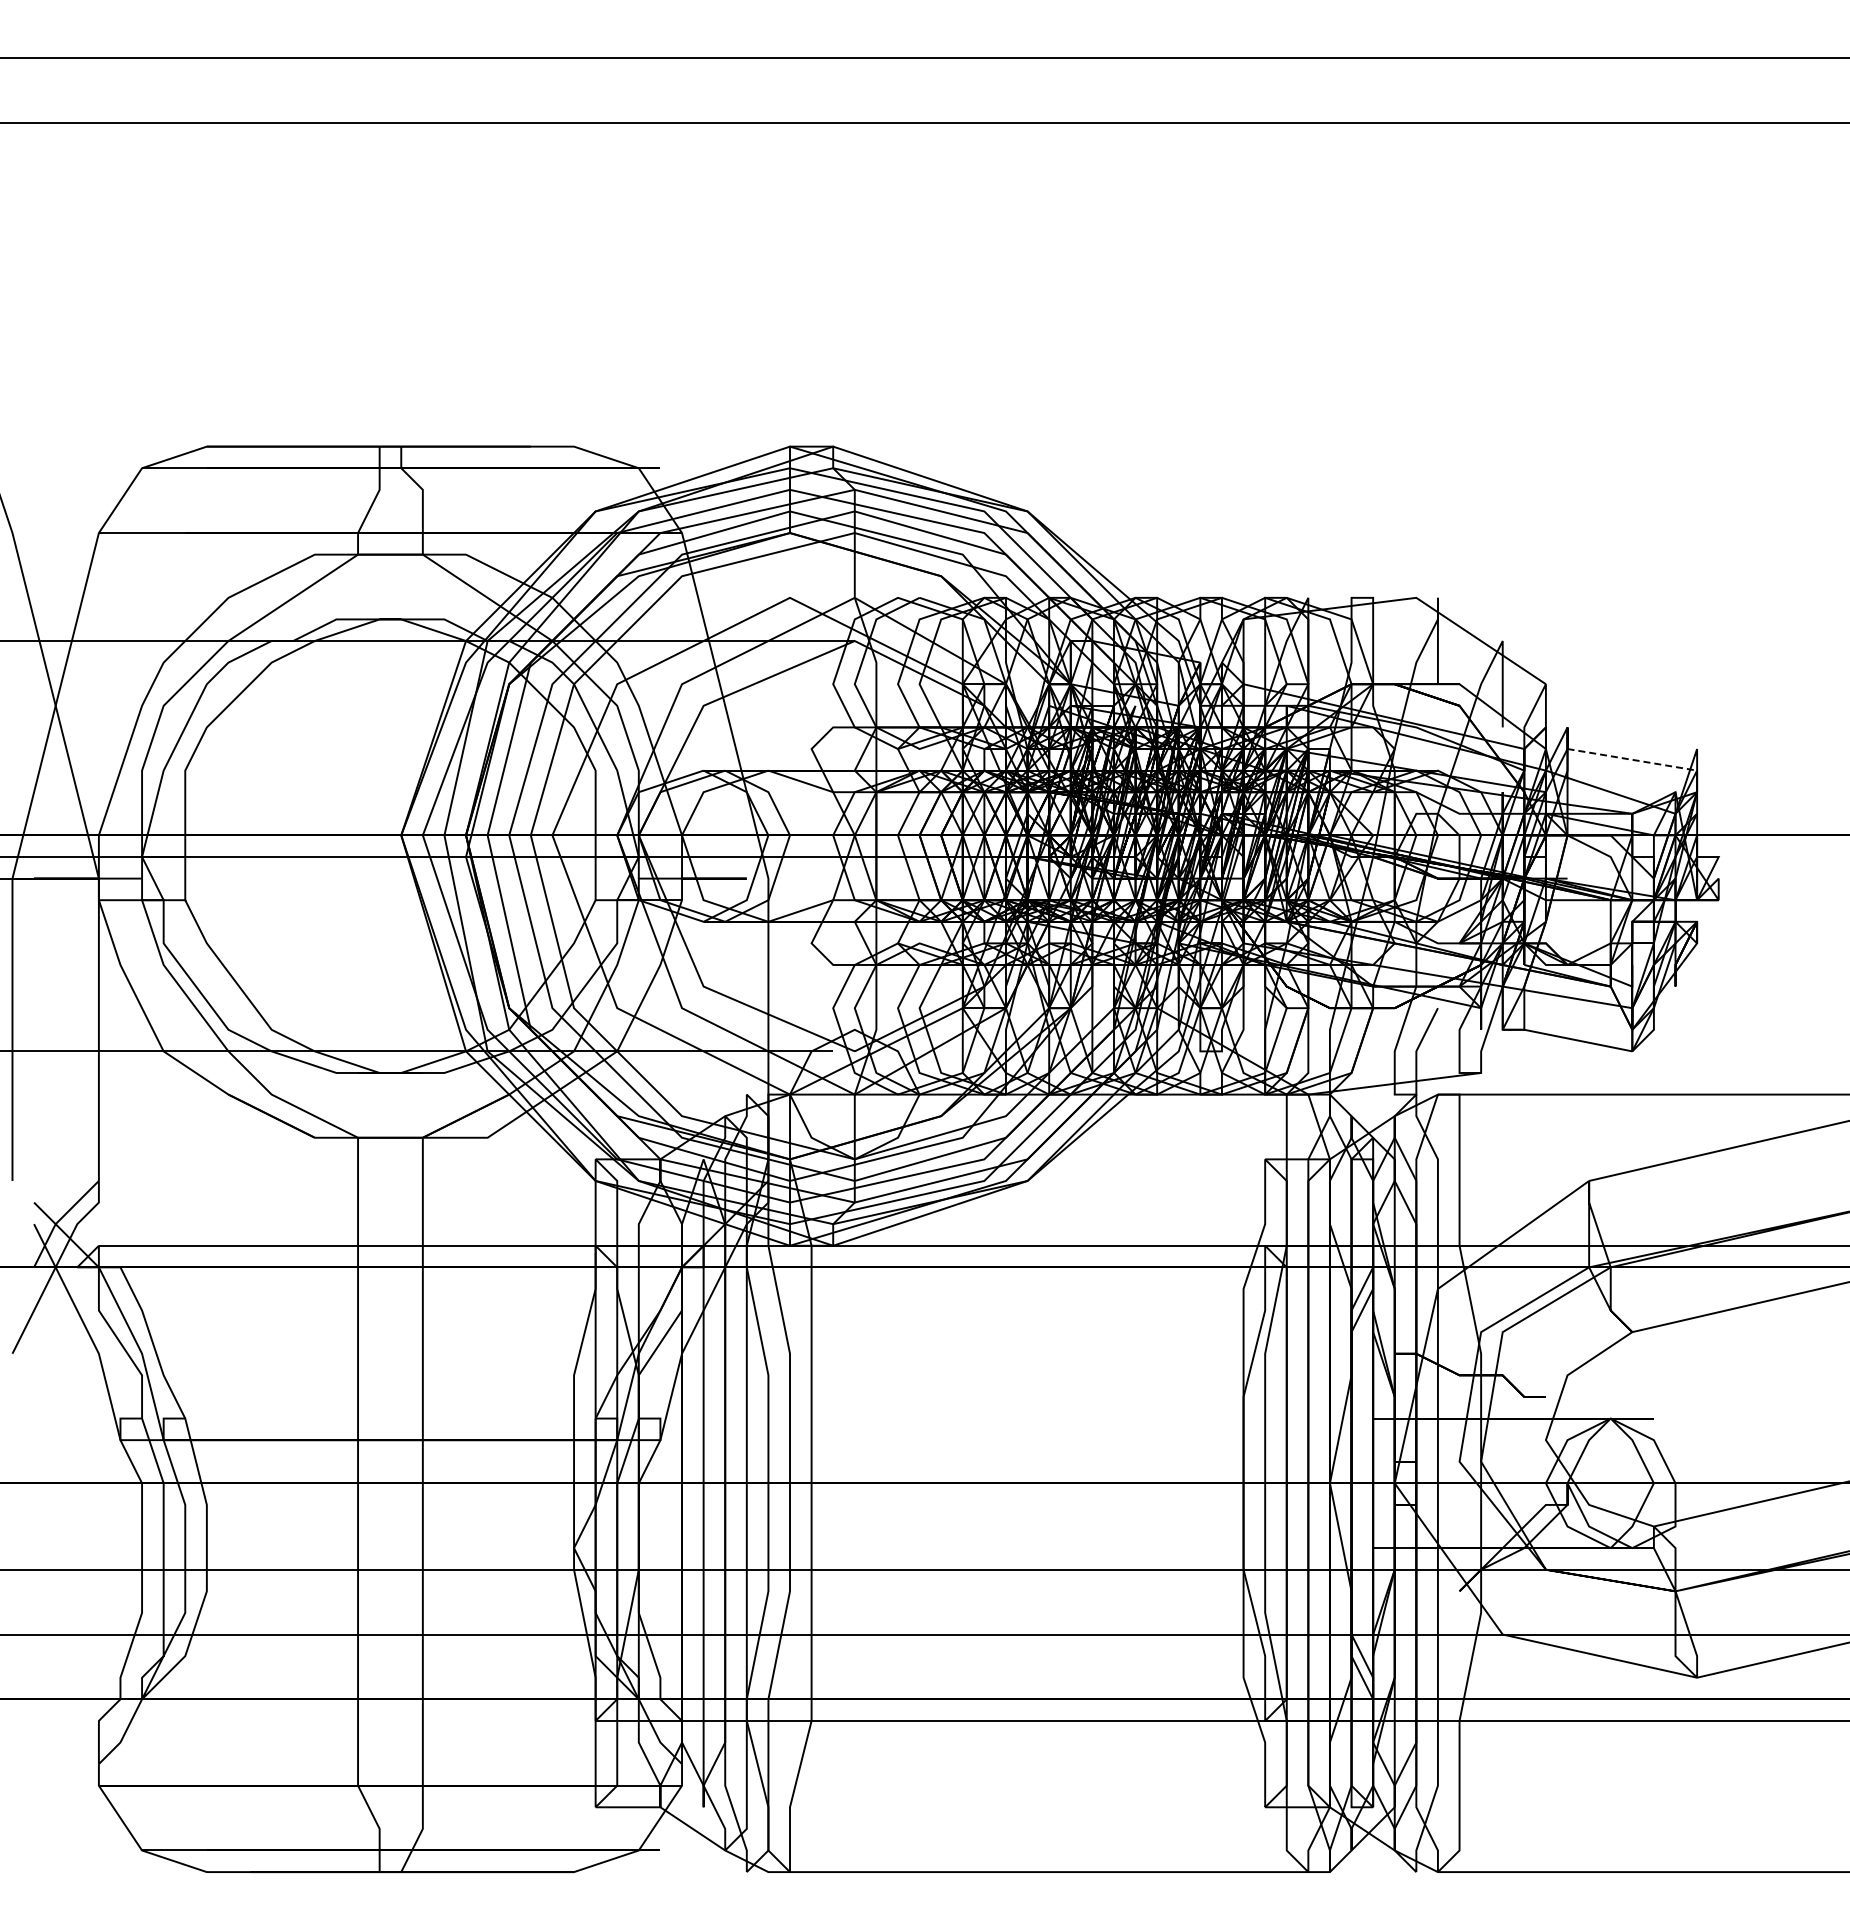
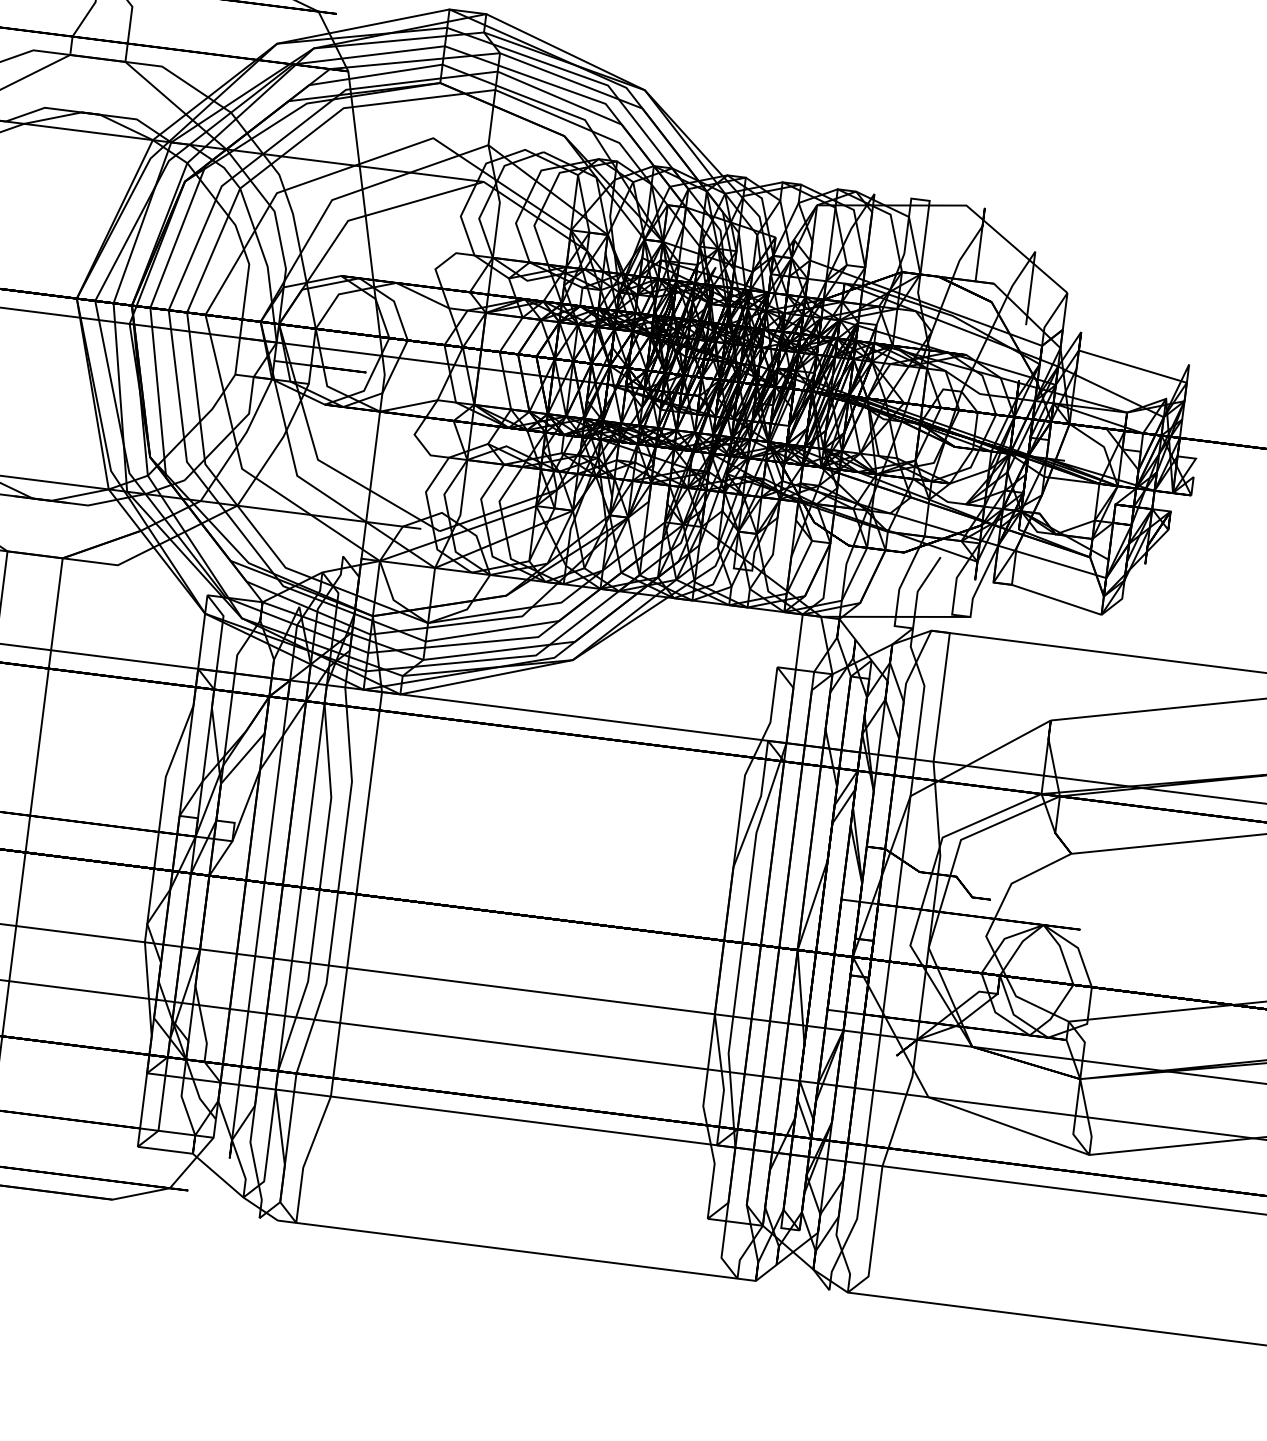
line: (1632, 759) -> (1133, 366), dashed -> solid

